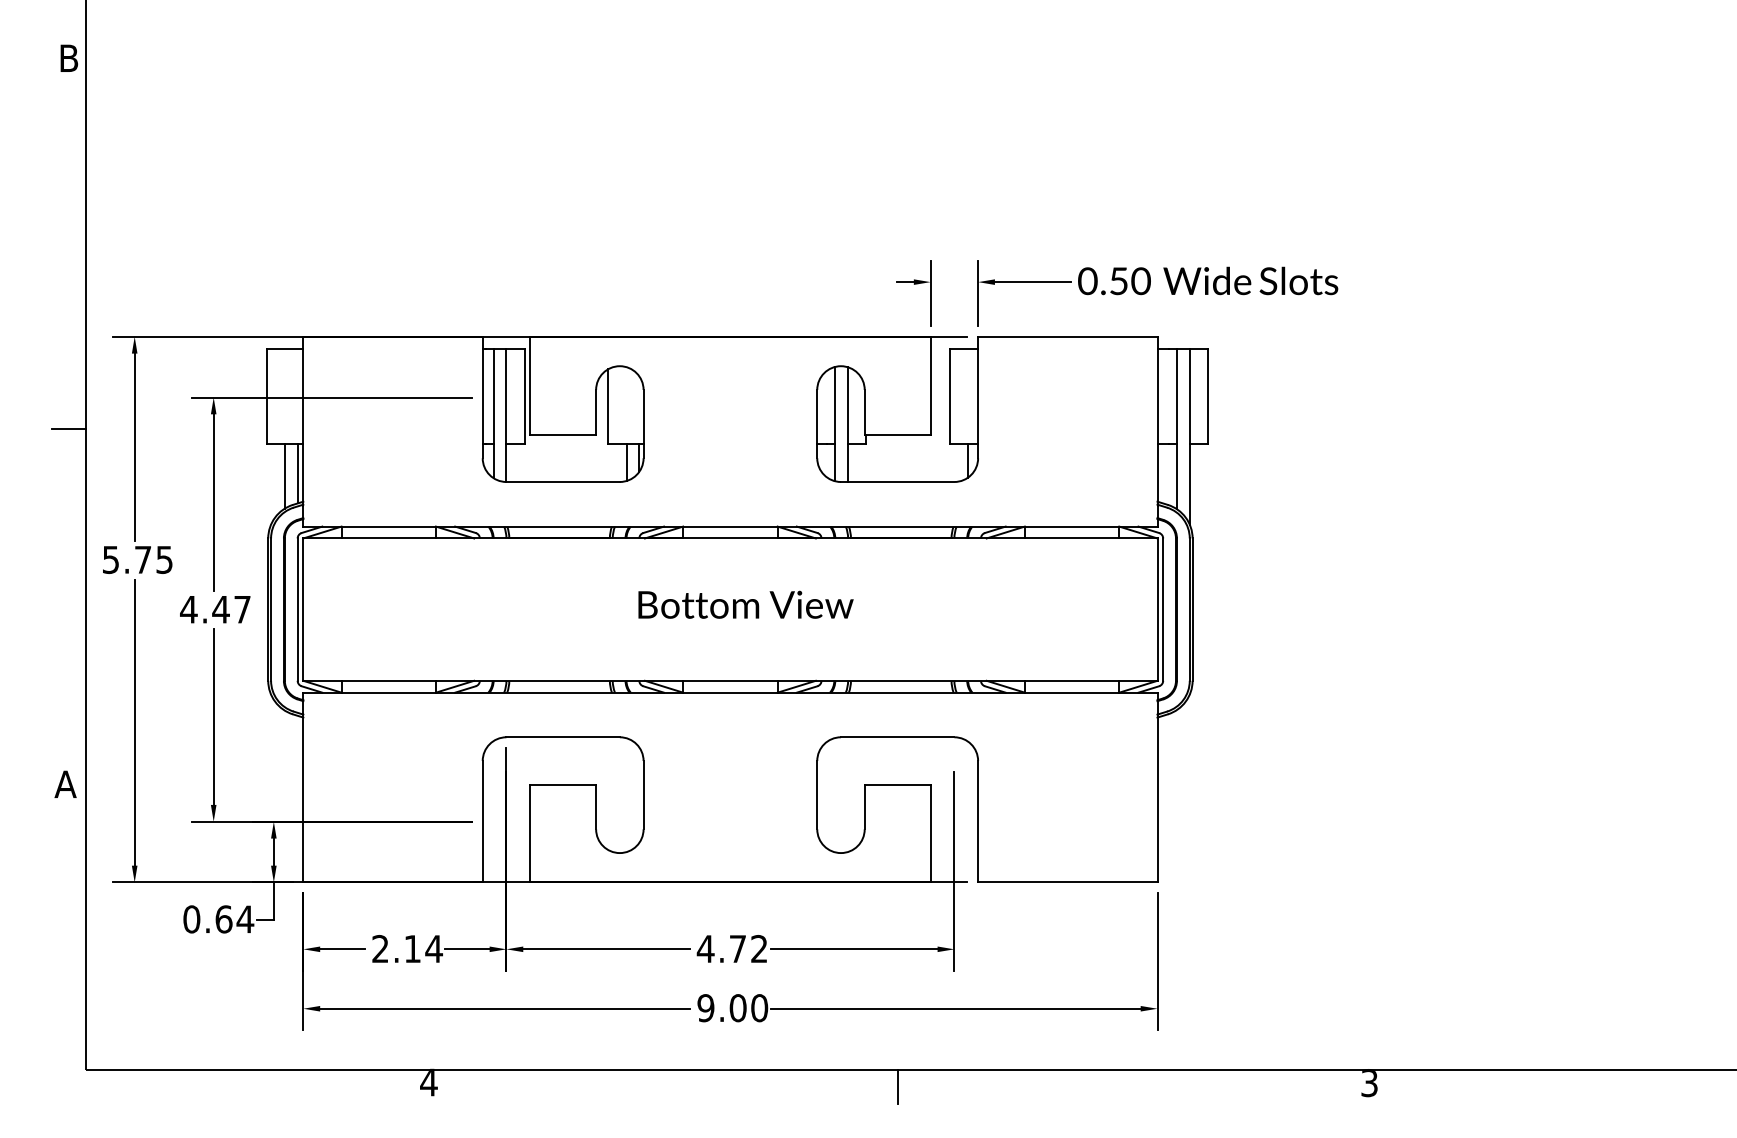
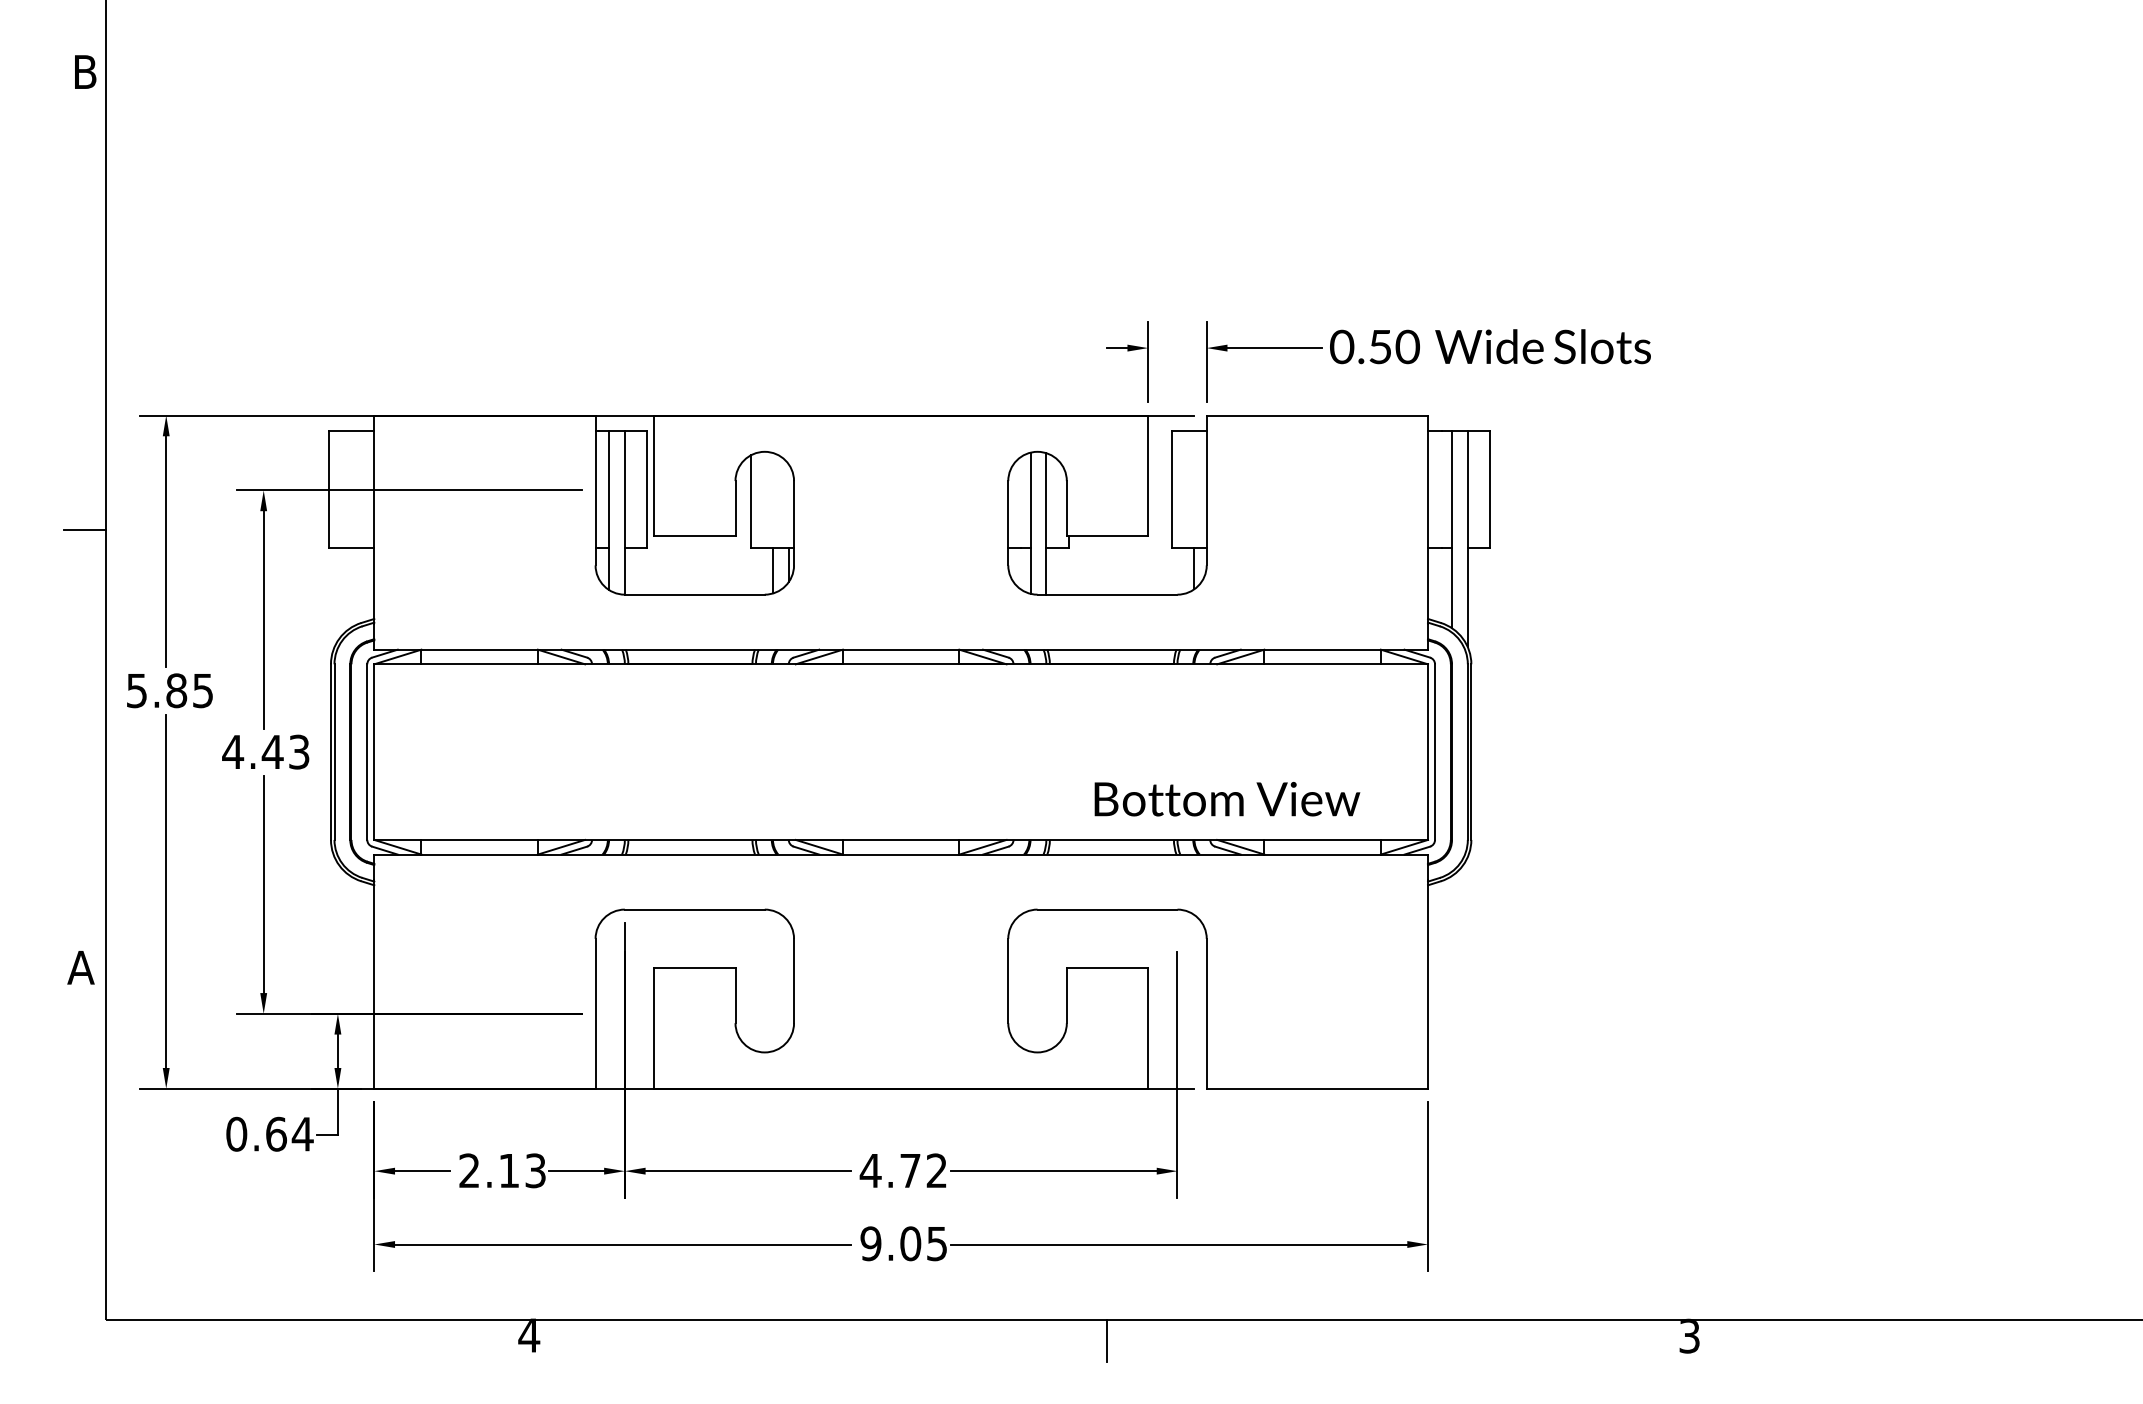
line: (297, 473) -> (367, 584), removed
line: (284, 476) -> (351, 587), removed
text: (143, 559) -> (176, 690), 5.75 -> 5.85
text: (746, 605) -> (1227, 799), moved
text: (242, 609) -> (299, 751), 4.47 -> 4.43
text: (434, 948) -> (535, 1170), 2.14 -> 2.13
text: (759, 1007) -> (936, 1243), 9.00 -> 9.05

